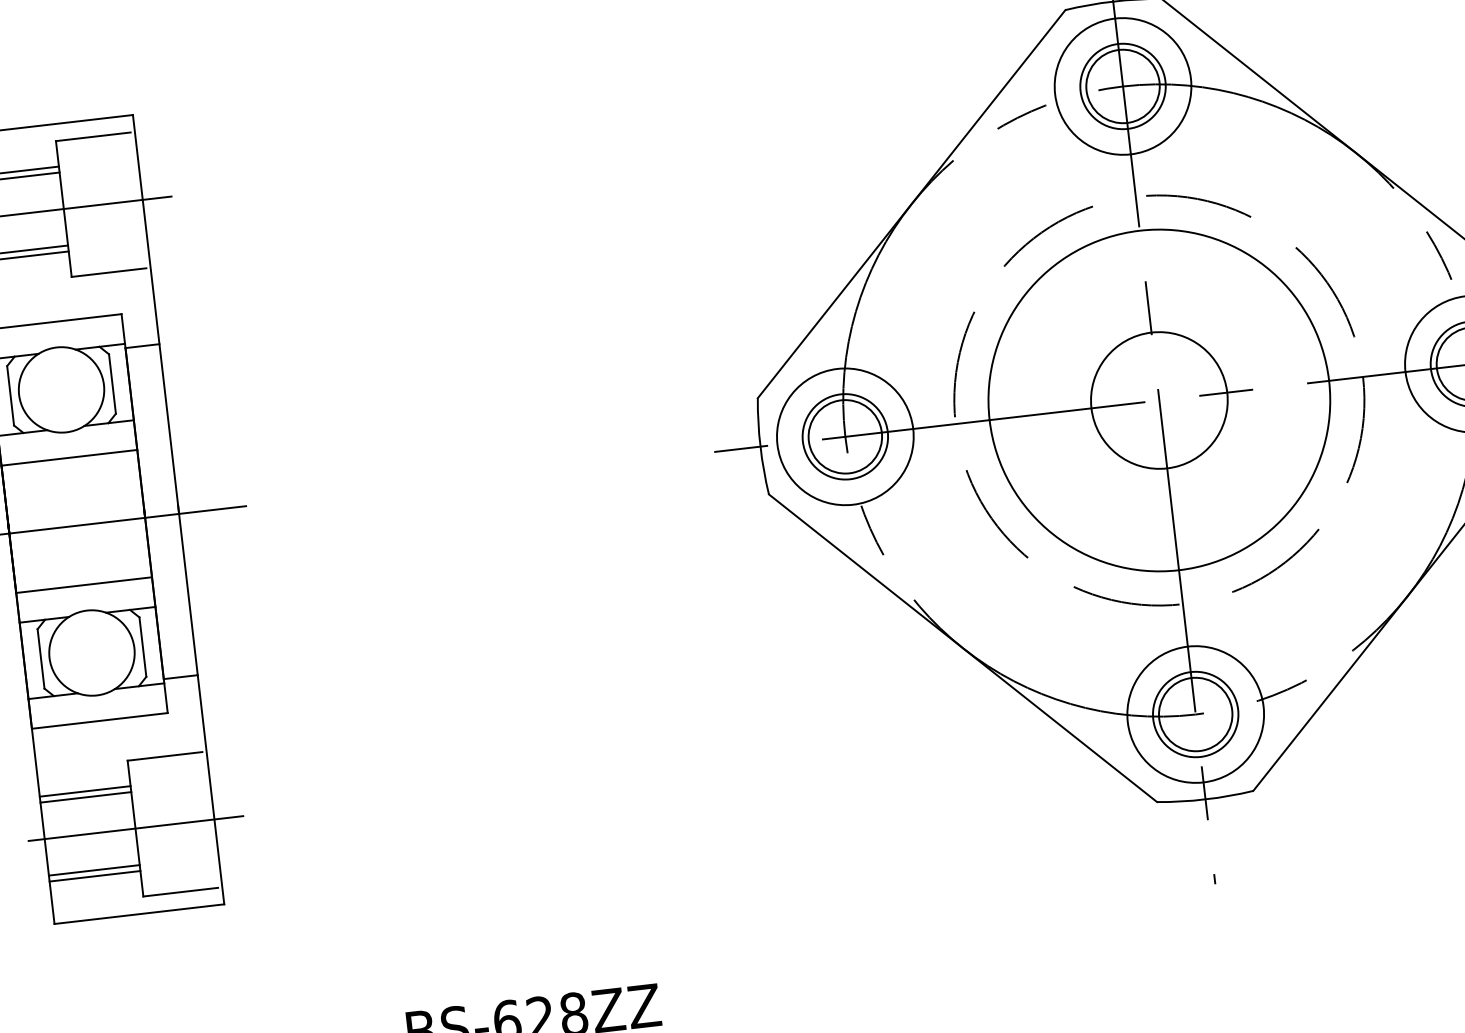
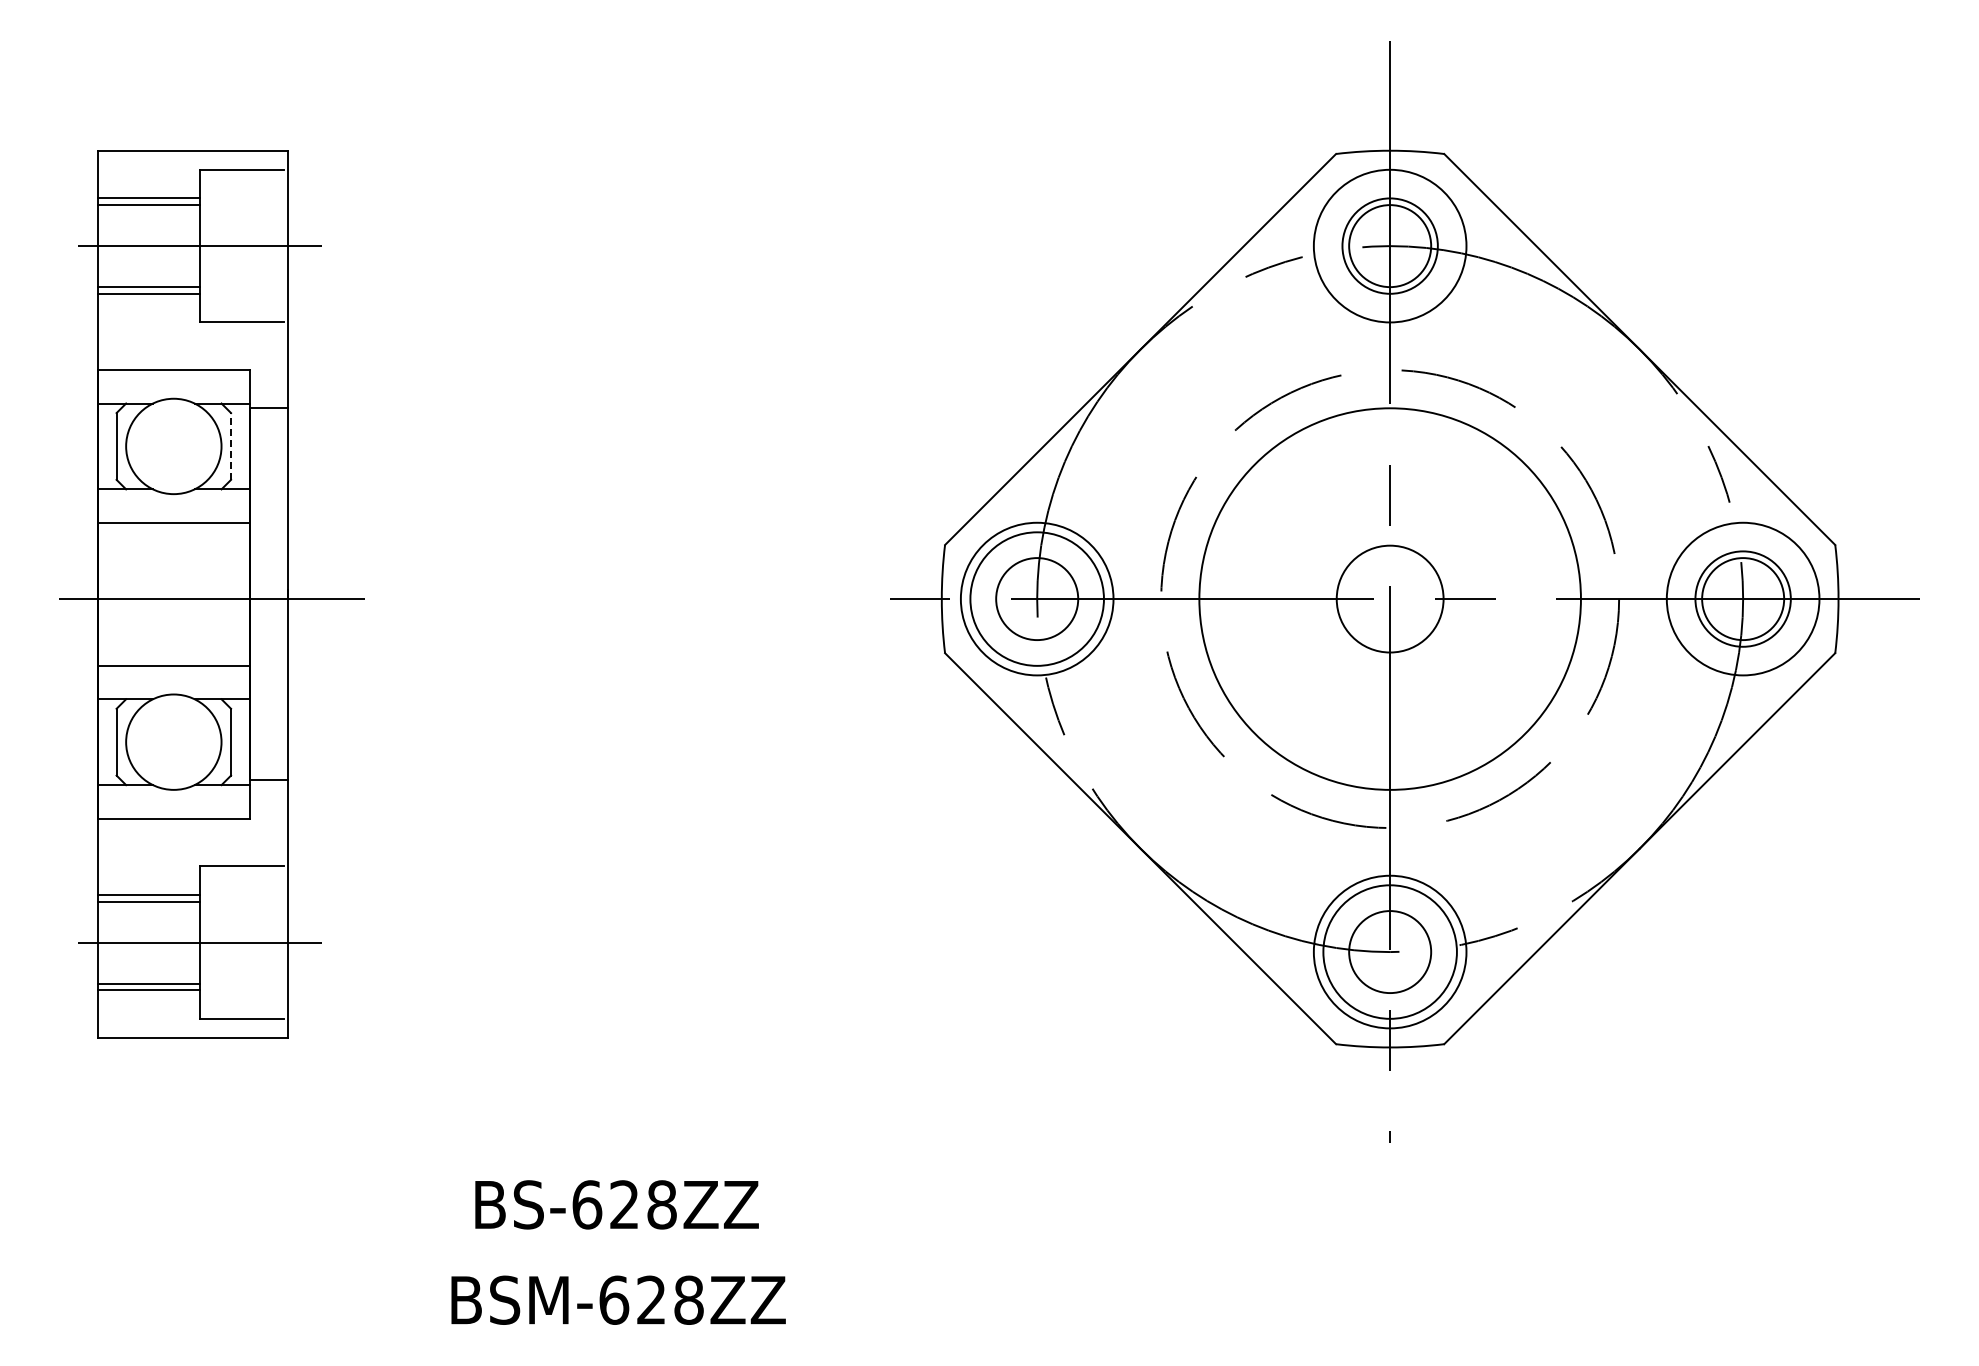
line: (112, 383) -> (231, 445), solid -> dashed
circle: (1158, 400) -> (1389, 598), size x0.7
circle: (844, 436) -> (1036, 598), size x1.4
circle: (1195, 714) -> (1389, 951), size x1.4

